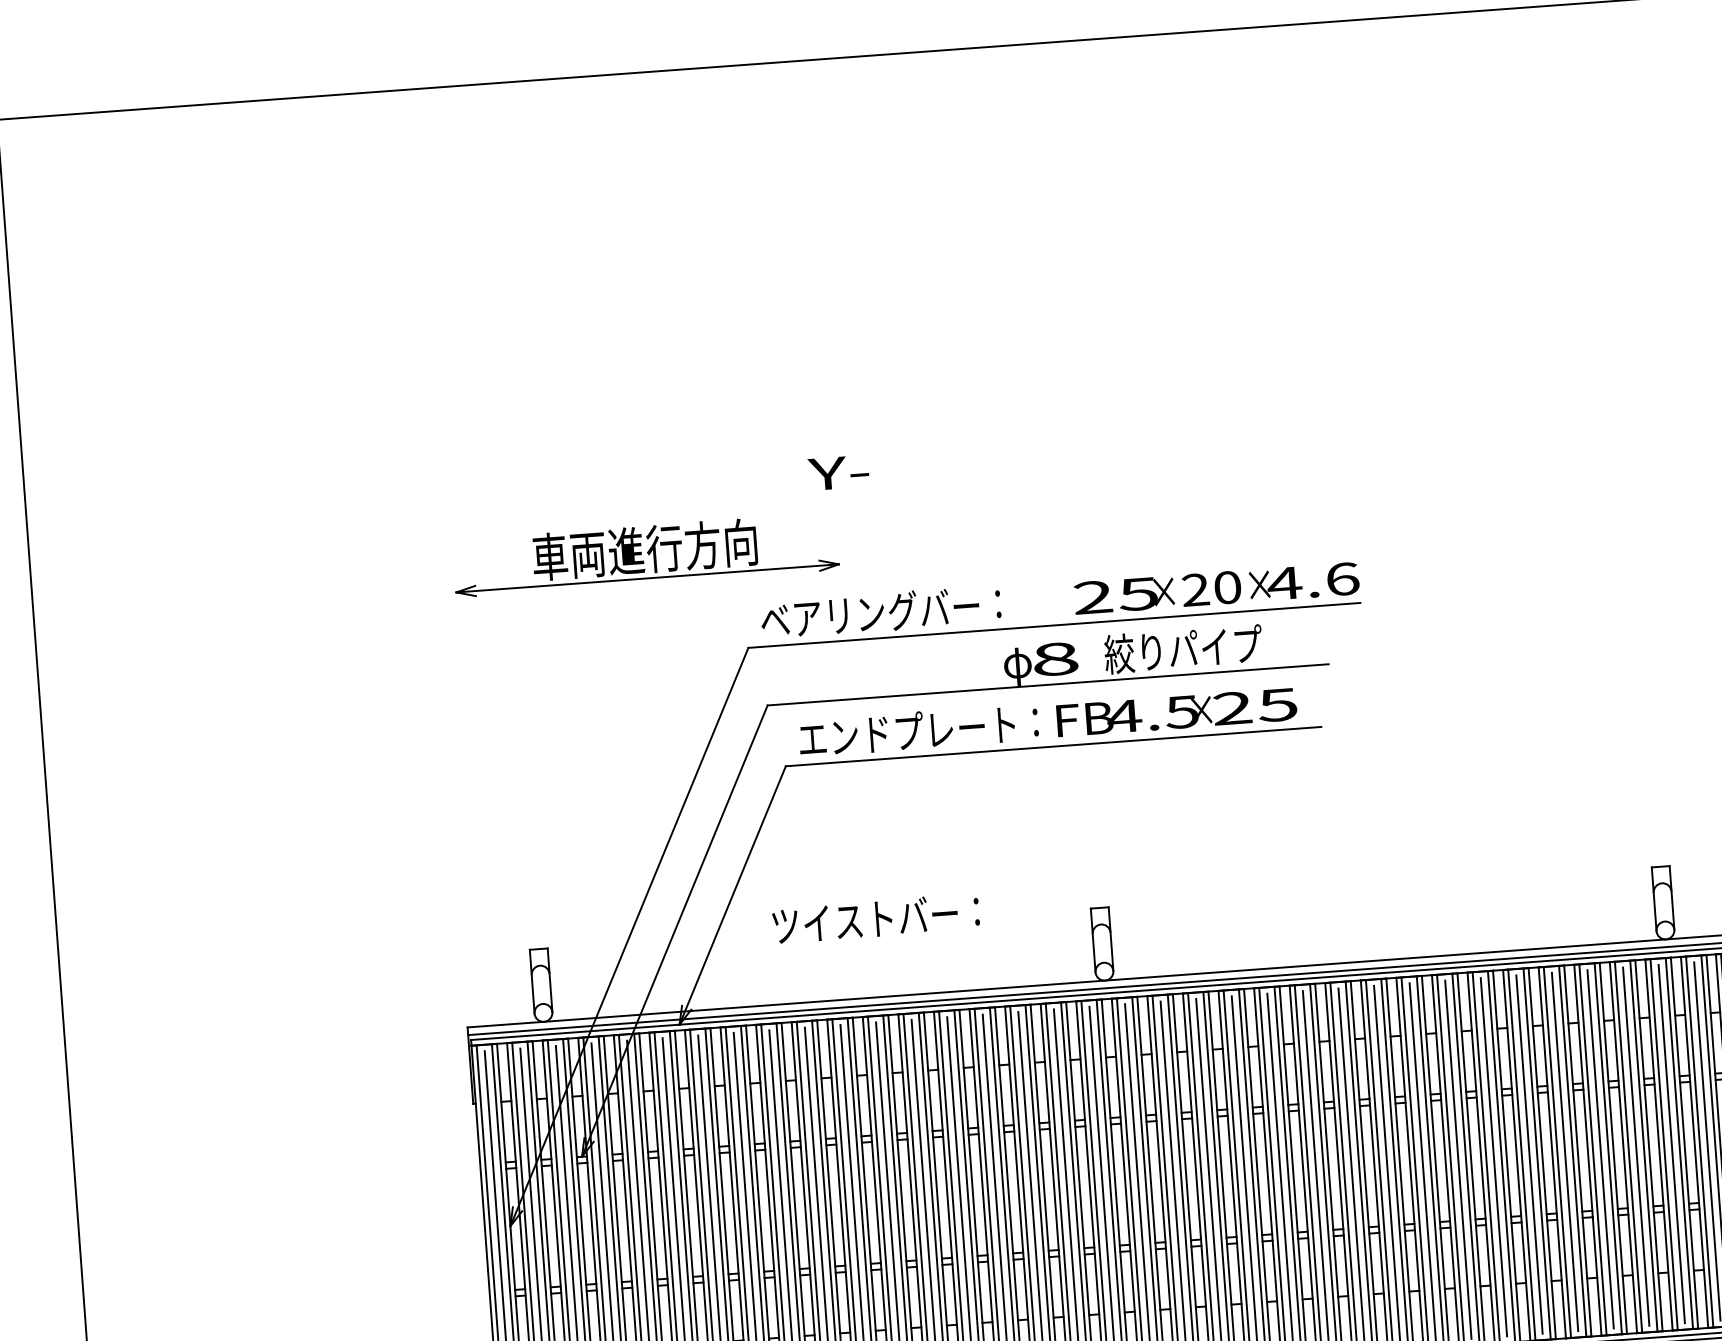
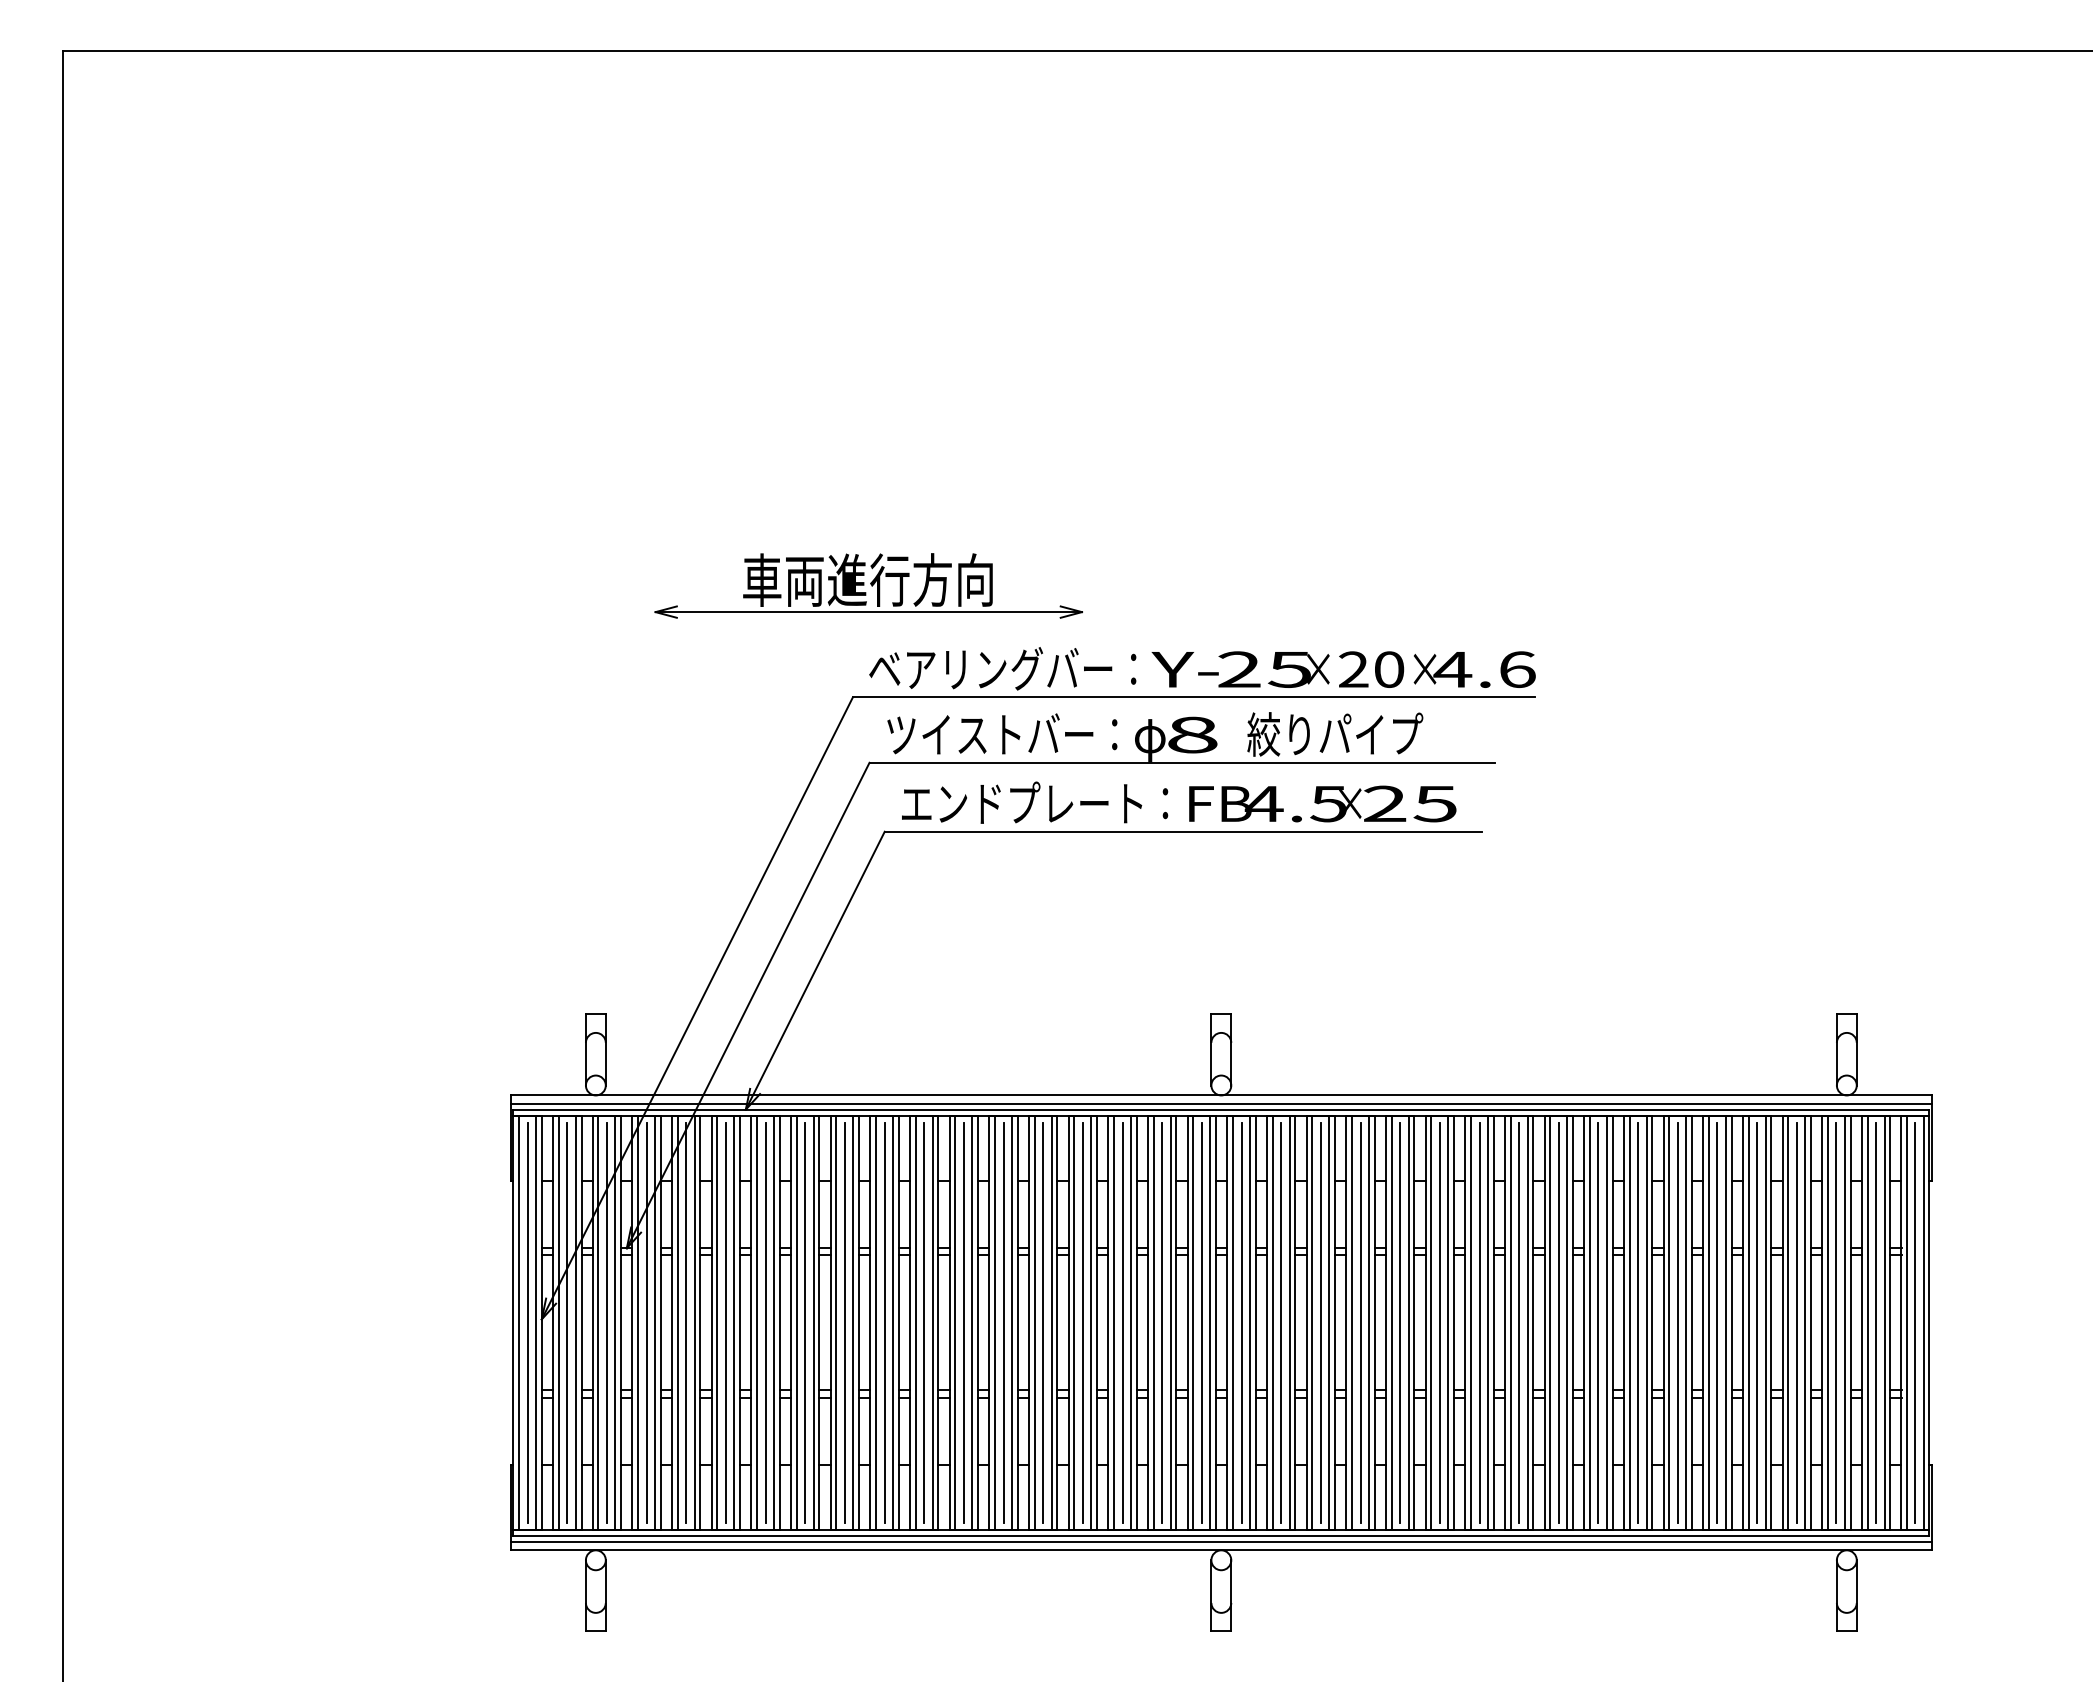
text: (838, 472) -> (1184, 669), moved
part: (645, 554) -> (868, 585), moved
text: (876, 918) -> (1002, 733), moved

